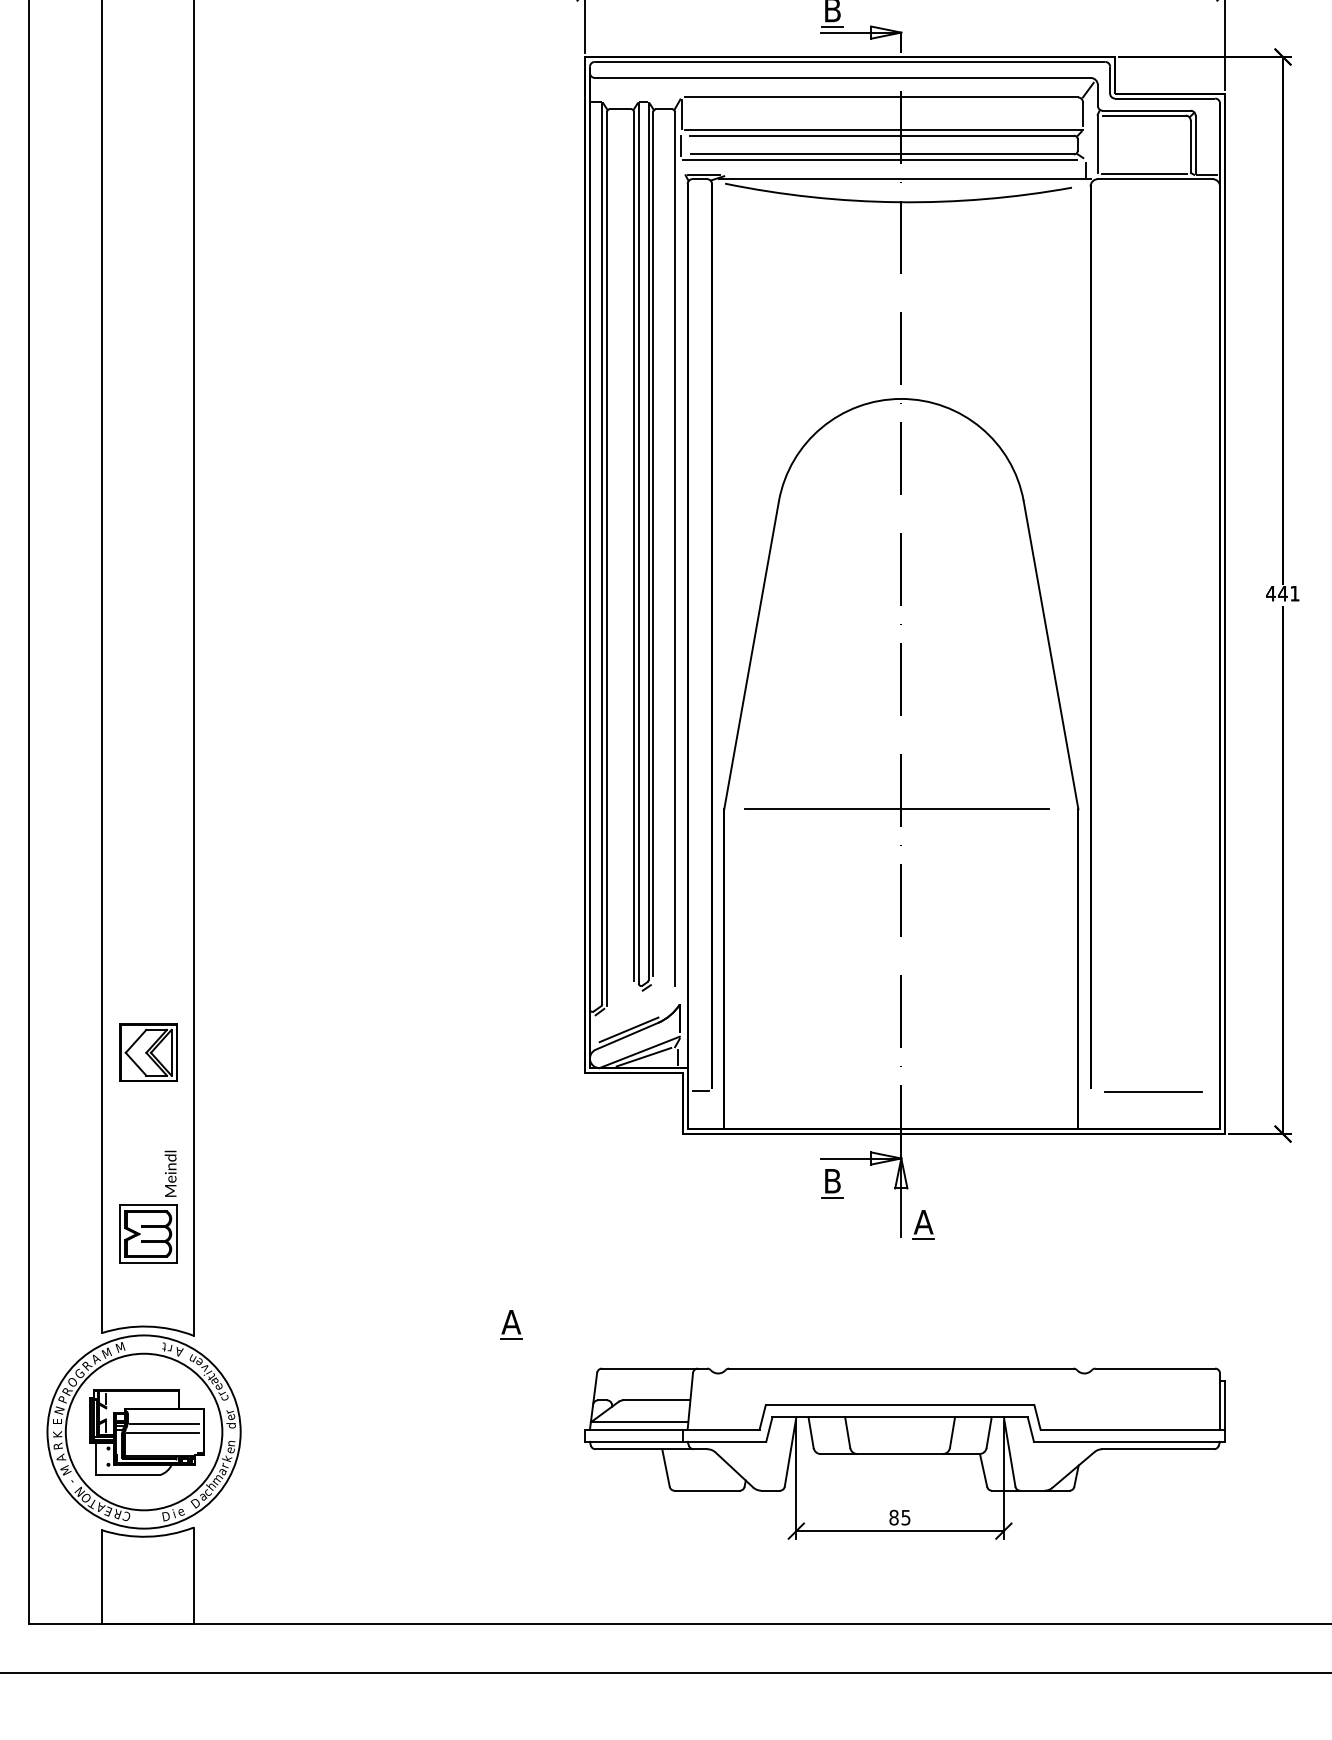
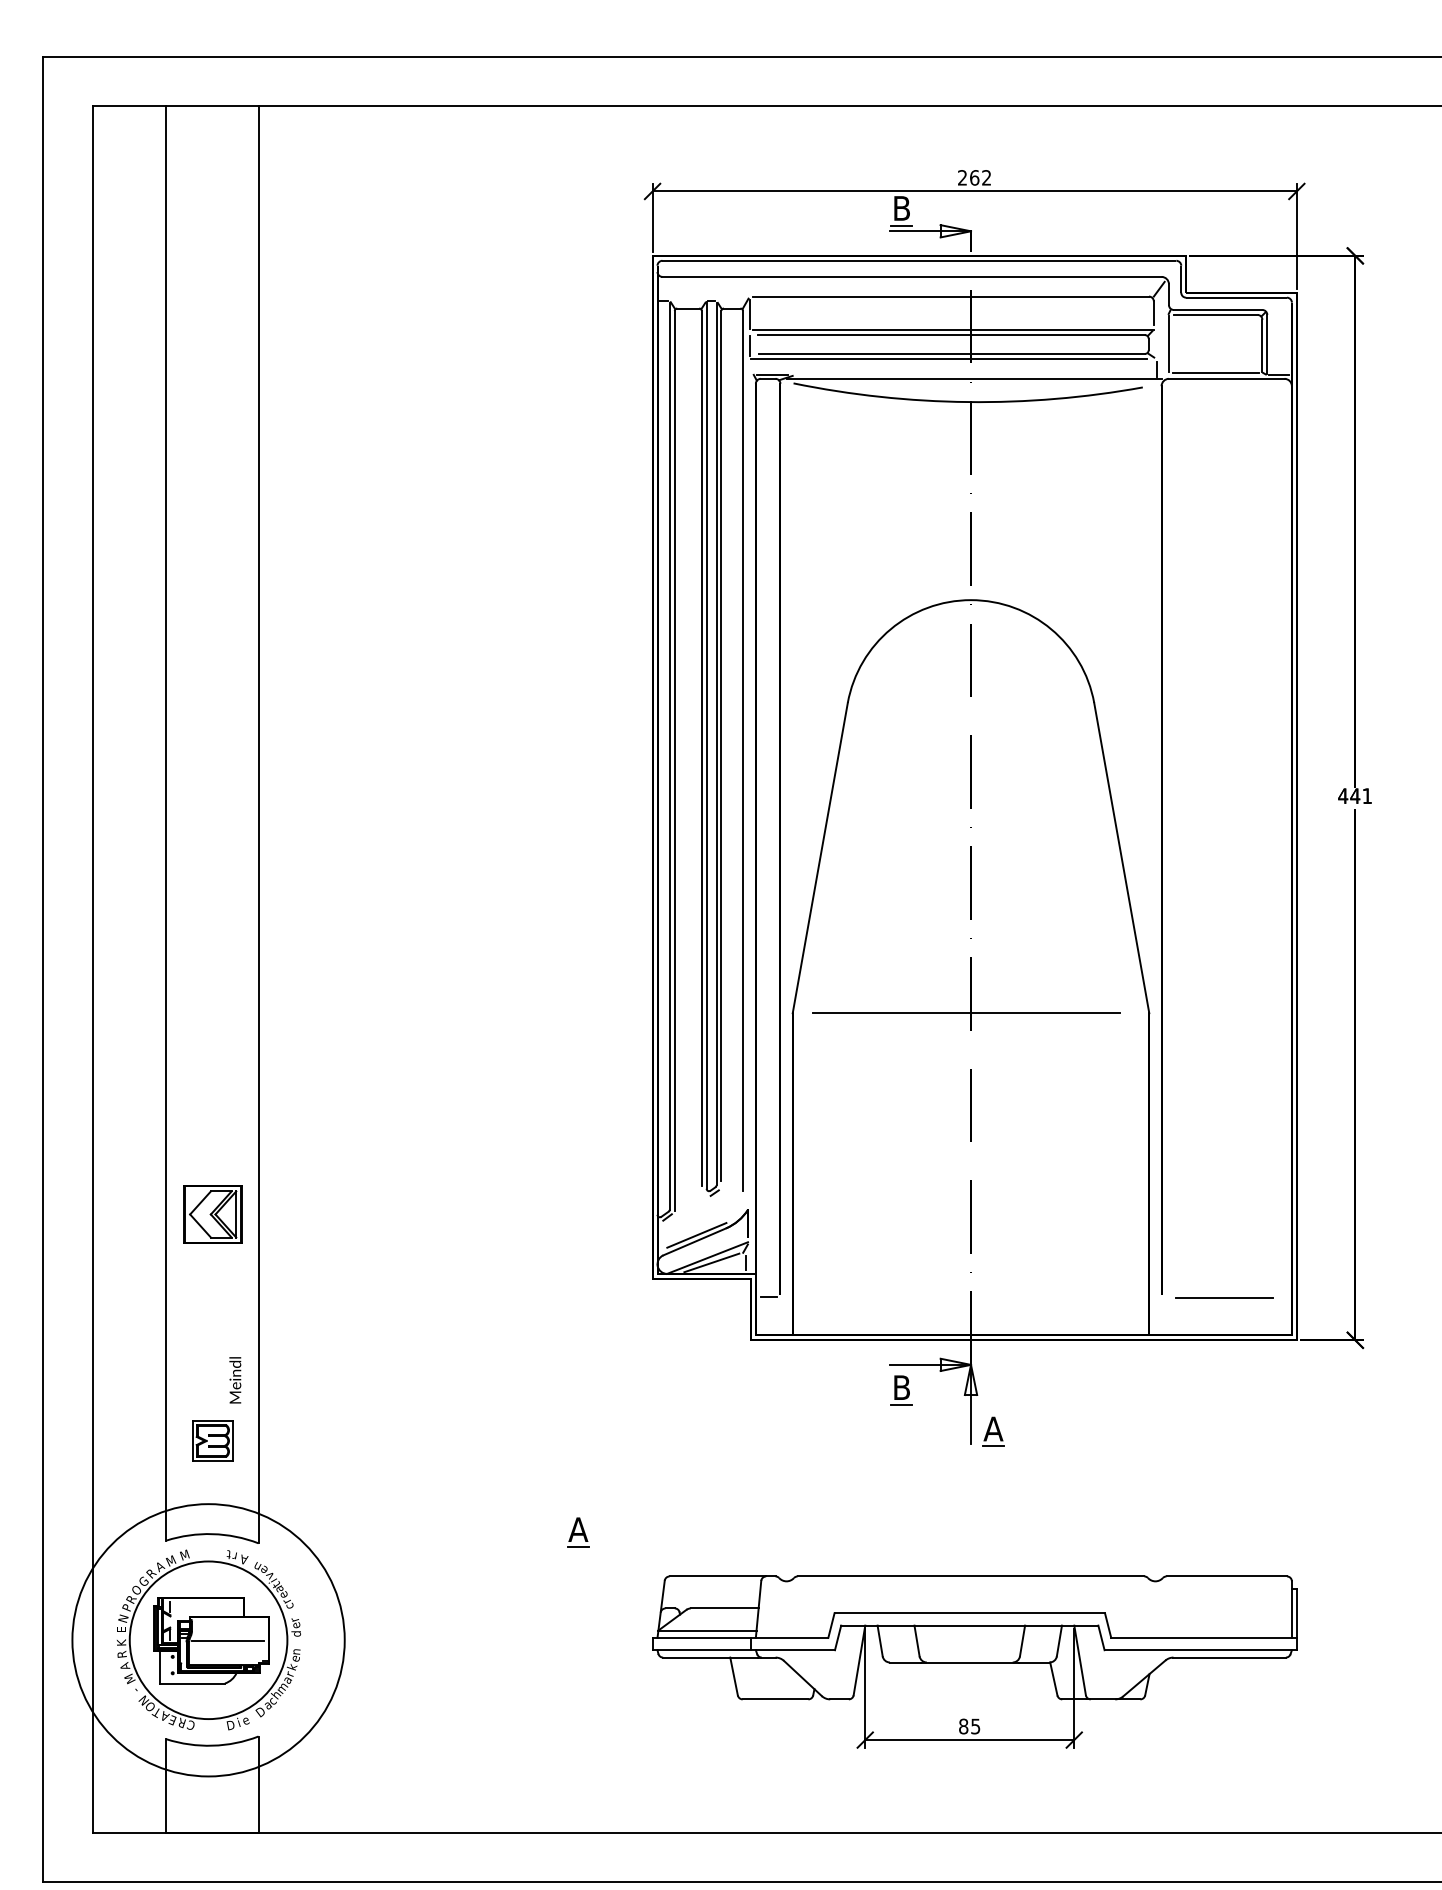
part: (147, 1052) -> (212, 1214), moved
part: (147, 1233) -> (212, 1440), size x0.7
line: (164, 1424) -> (229, 1632), removed
circle: (144, 1432) -> (208, 1640), size x1.4

